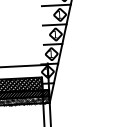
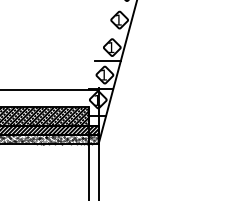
line: (56, 5) -> (114, 6), removed
line: (54, 24) -> (111, 33), removed

